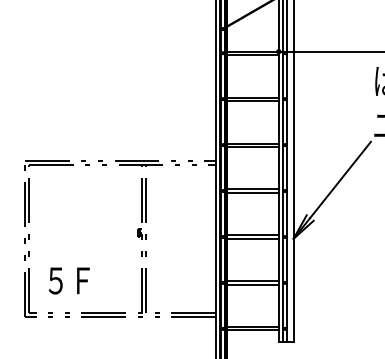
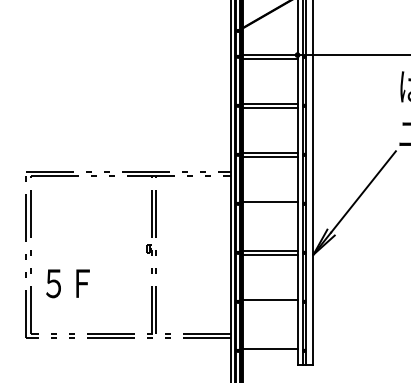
line: (252, 192) -> (269, 205), removed
text: (68, 280) -> (67, 283), moved
line: (252, 284) -> (269, 303), removed
line: (252, 330) -> (269, 352), removed

